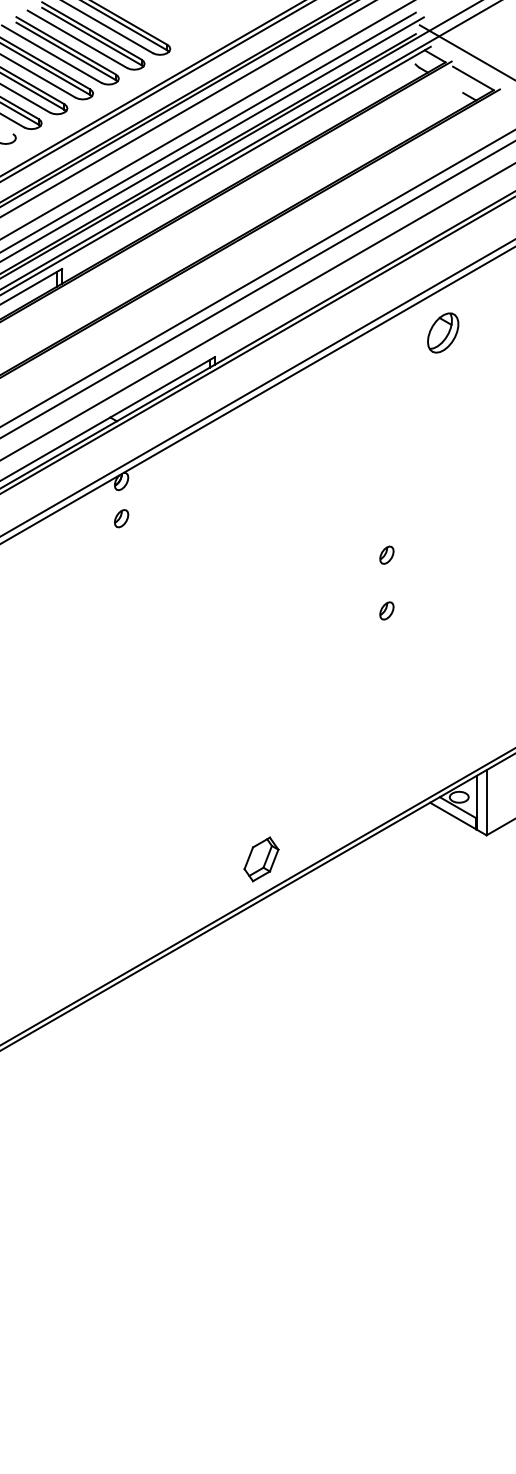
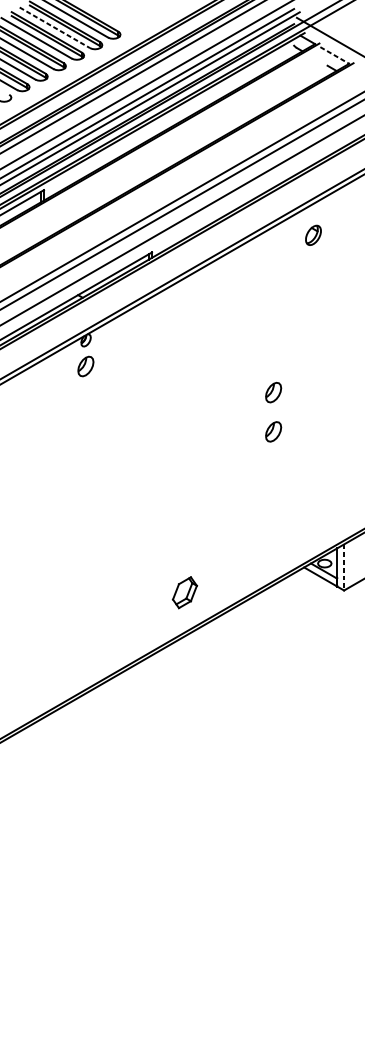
line: (77, 39) -> (54, 27), solid -> dashed
line: (473, 78) -> (334, 55), solid -> dashed
part: (443, 332) -> (313, 235), size x0.7
part: (121, 518) -> (86, 366), size x1.6
part: (386, 554) -> (273, 391), size x1.6
part: (386, 610) -> (273, 431), size x1.6
line: (486, 802) -> (344, 567), solid -> dashed
part: (261, 859) -> (184, 592), moved

